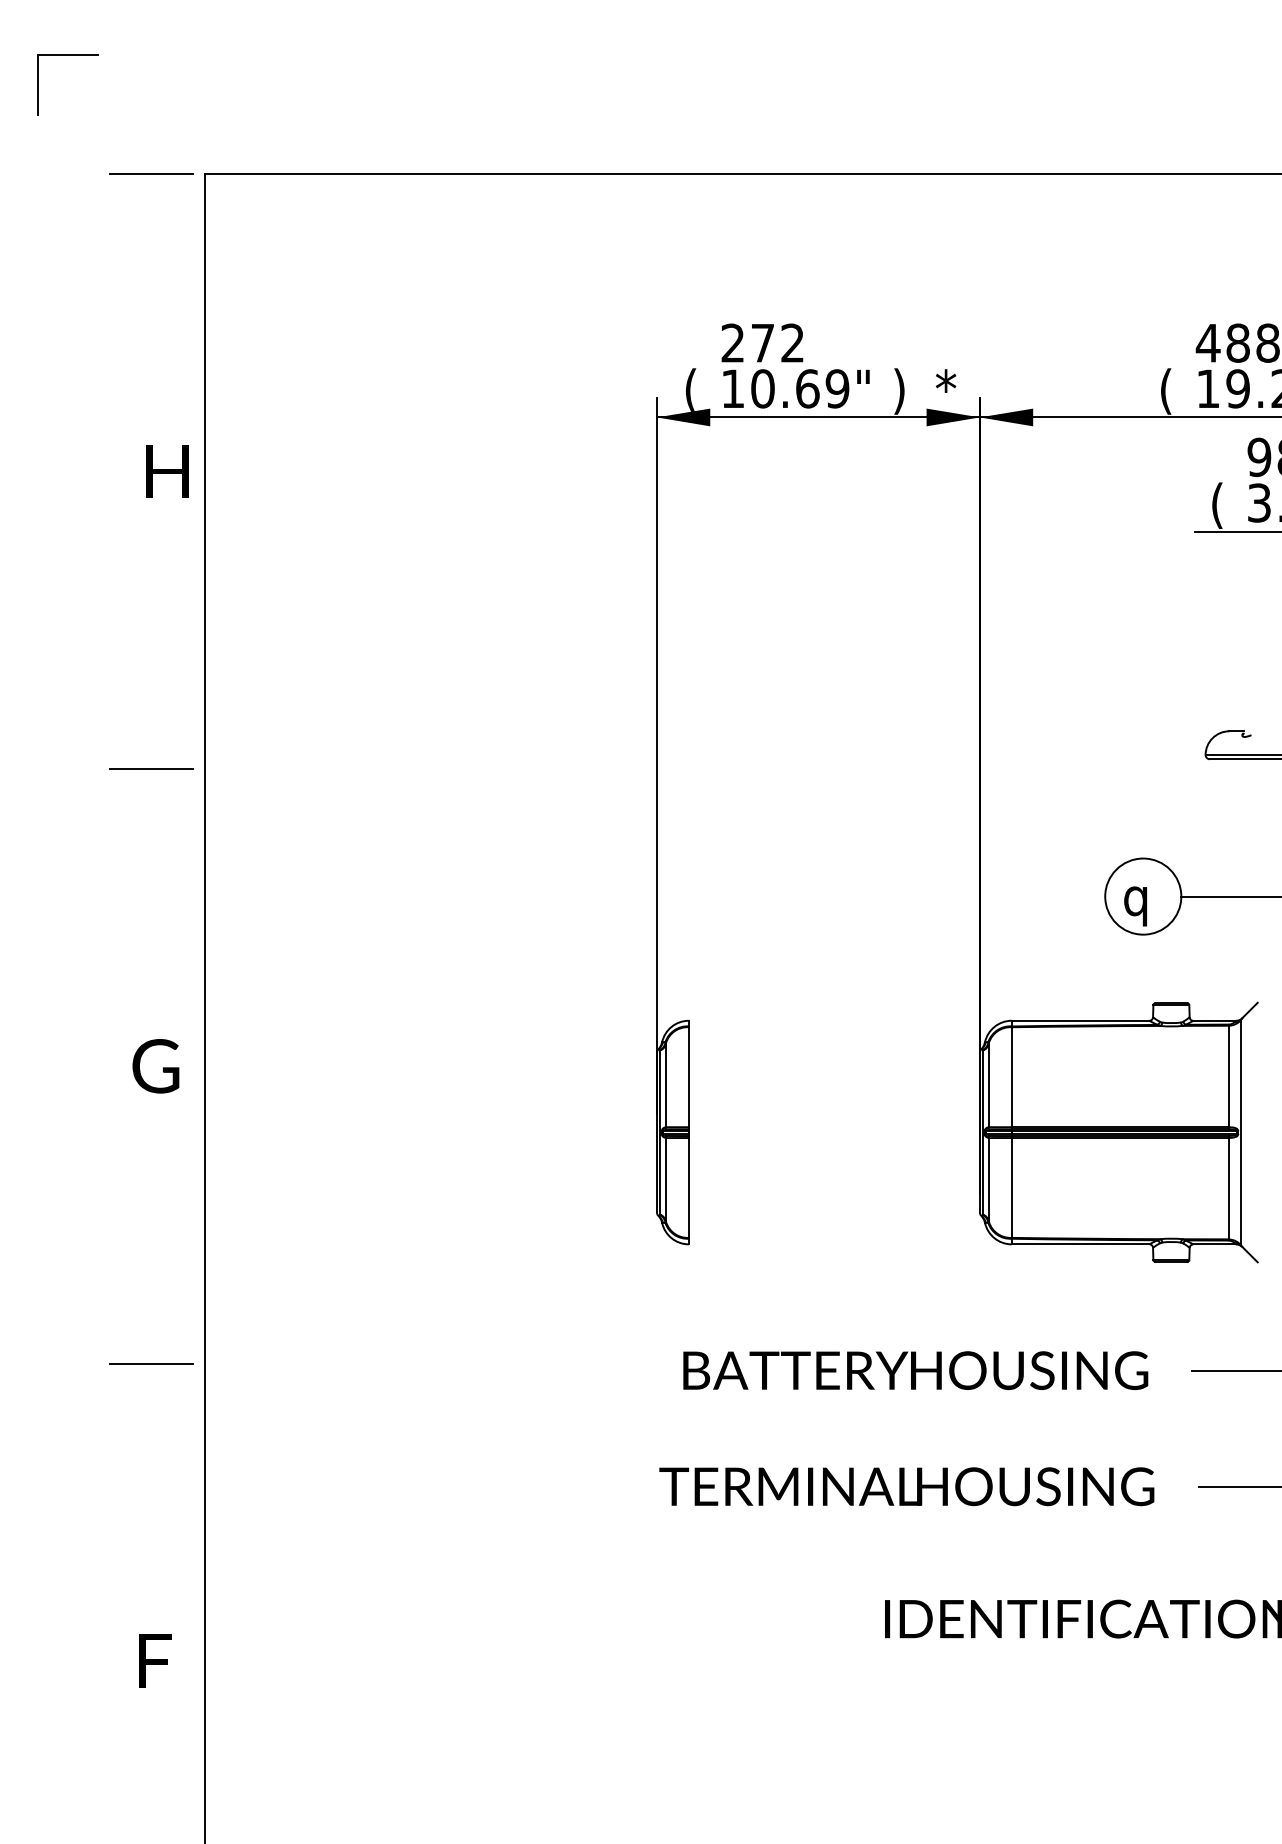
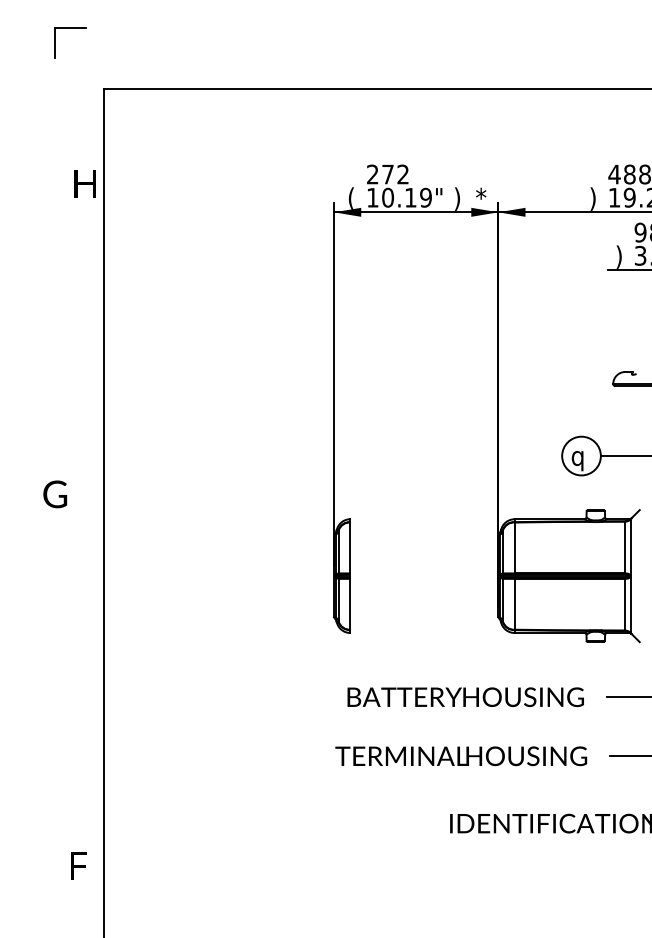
part: (67, 56) -> (70, 28), moved
line: (150, 174) -> (76, 88), removed
text: (807, 388) -> (410, 197), 10.69" -> 10.19"
text: (1164, 390) -> (592, 198), ( -> )
text: (166, 470) -> (84, 183), moved
text: (1215, 504) -> (618, 256), ( -> )
line: (150, 769) -> (76, 391), removed
text: (156, 1066) -> (55, 494), moved
line: (150, 1363) -> (76, 693), removed
text: (154, 1660) -> (78, 865), moved

